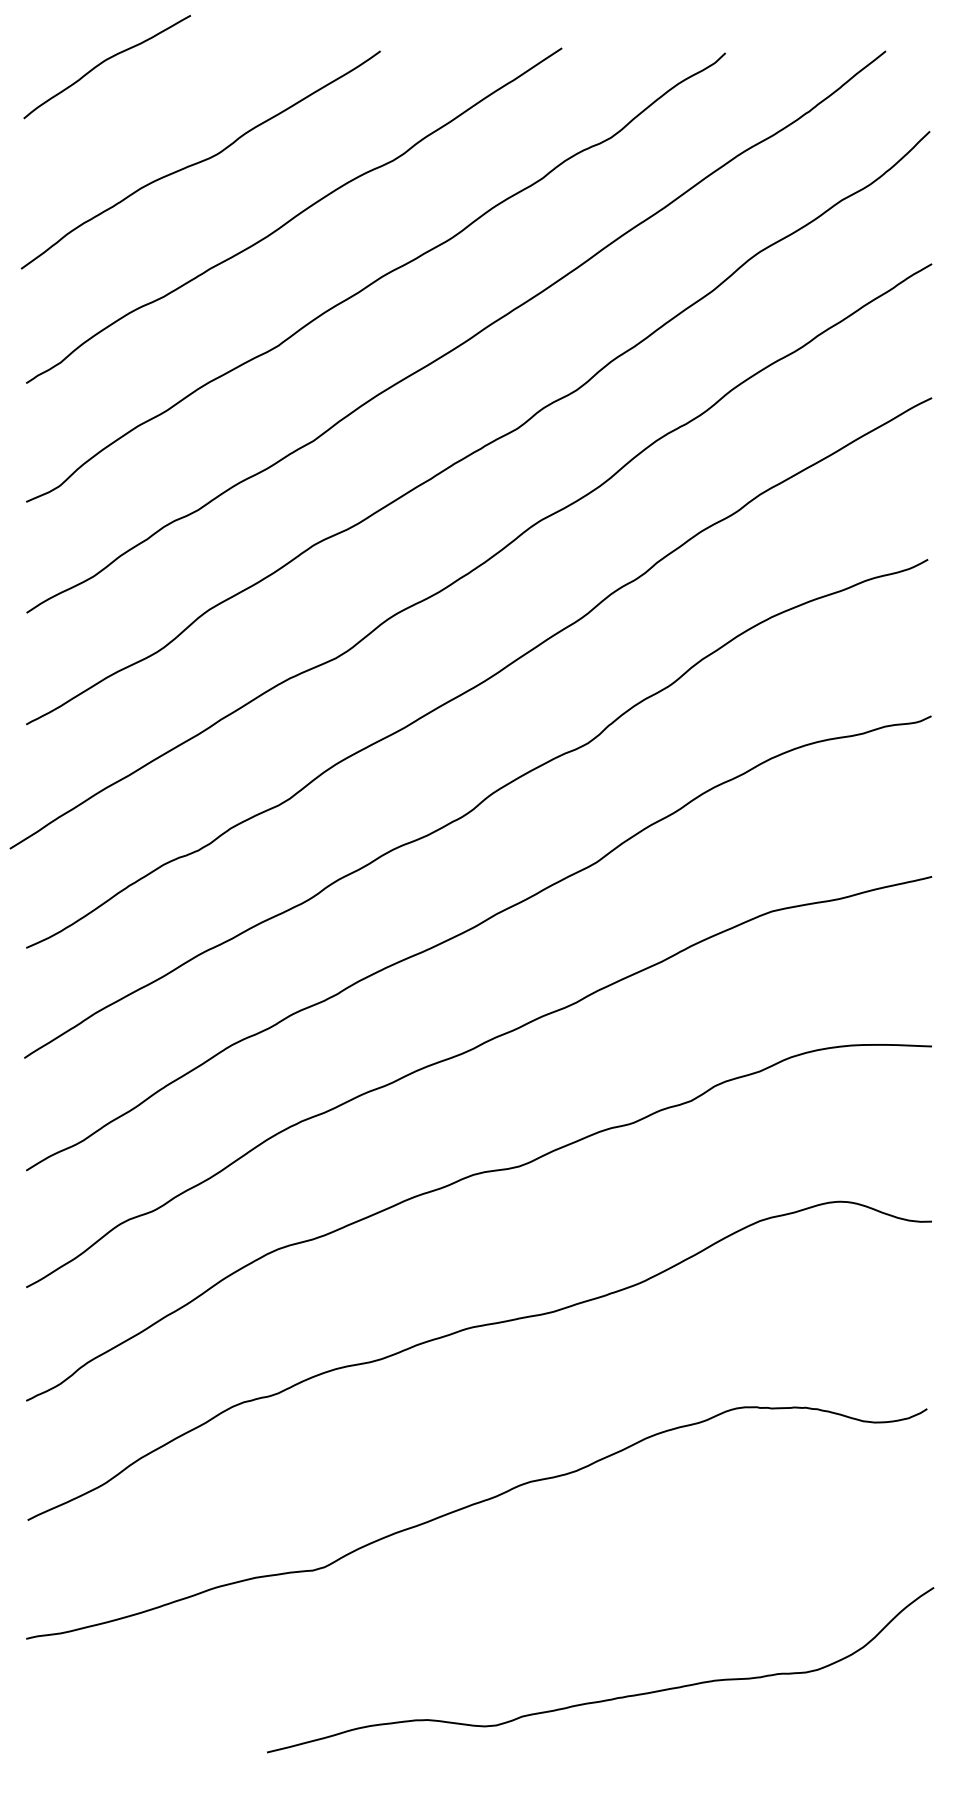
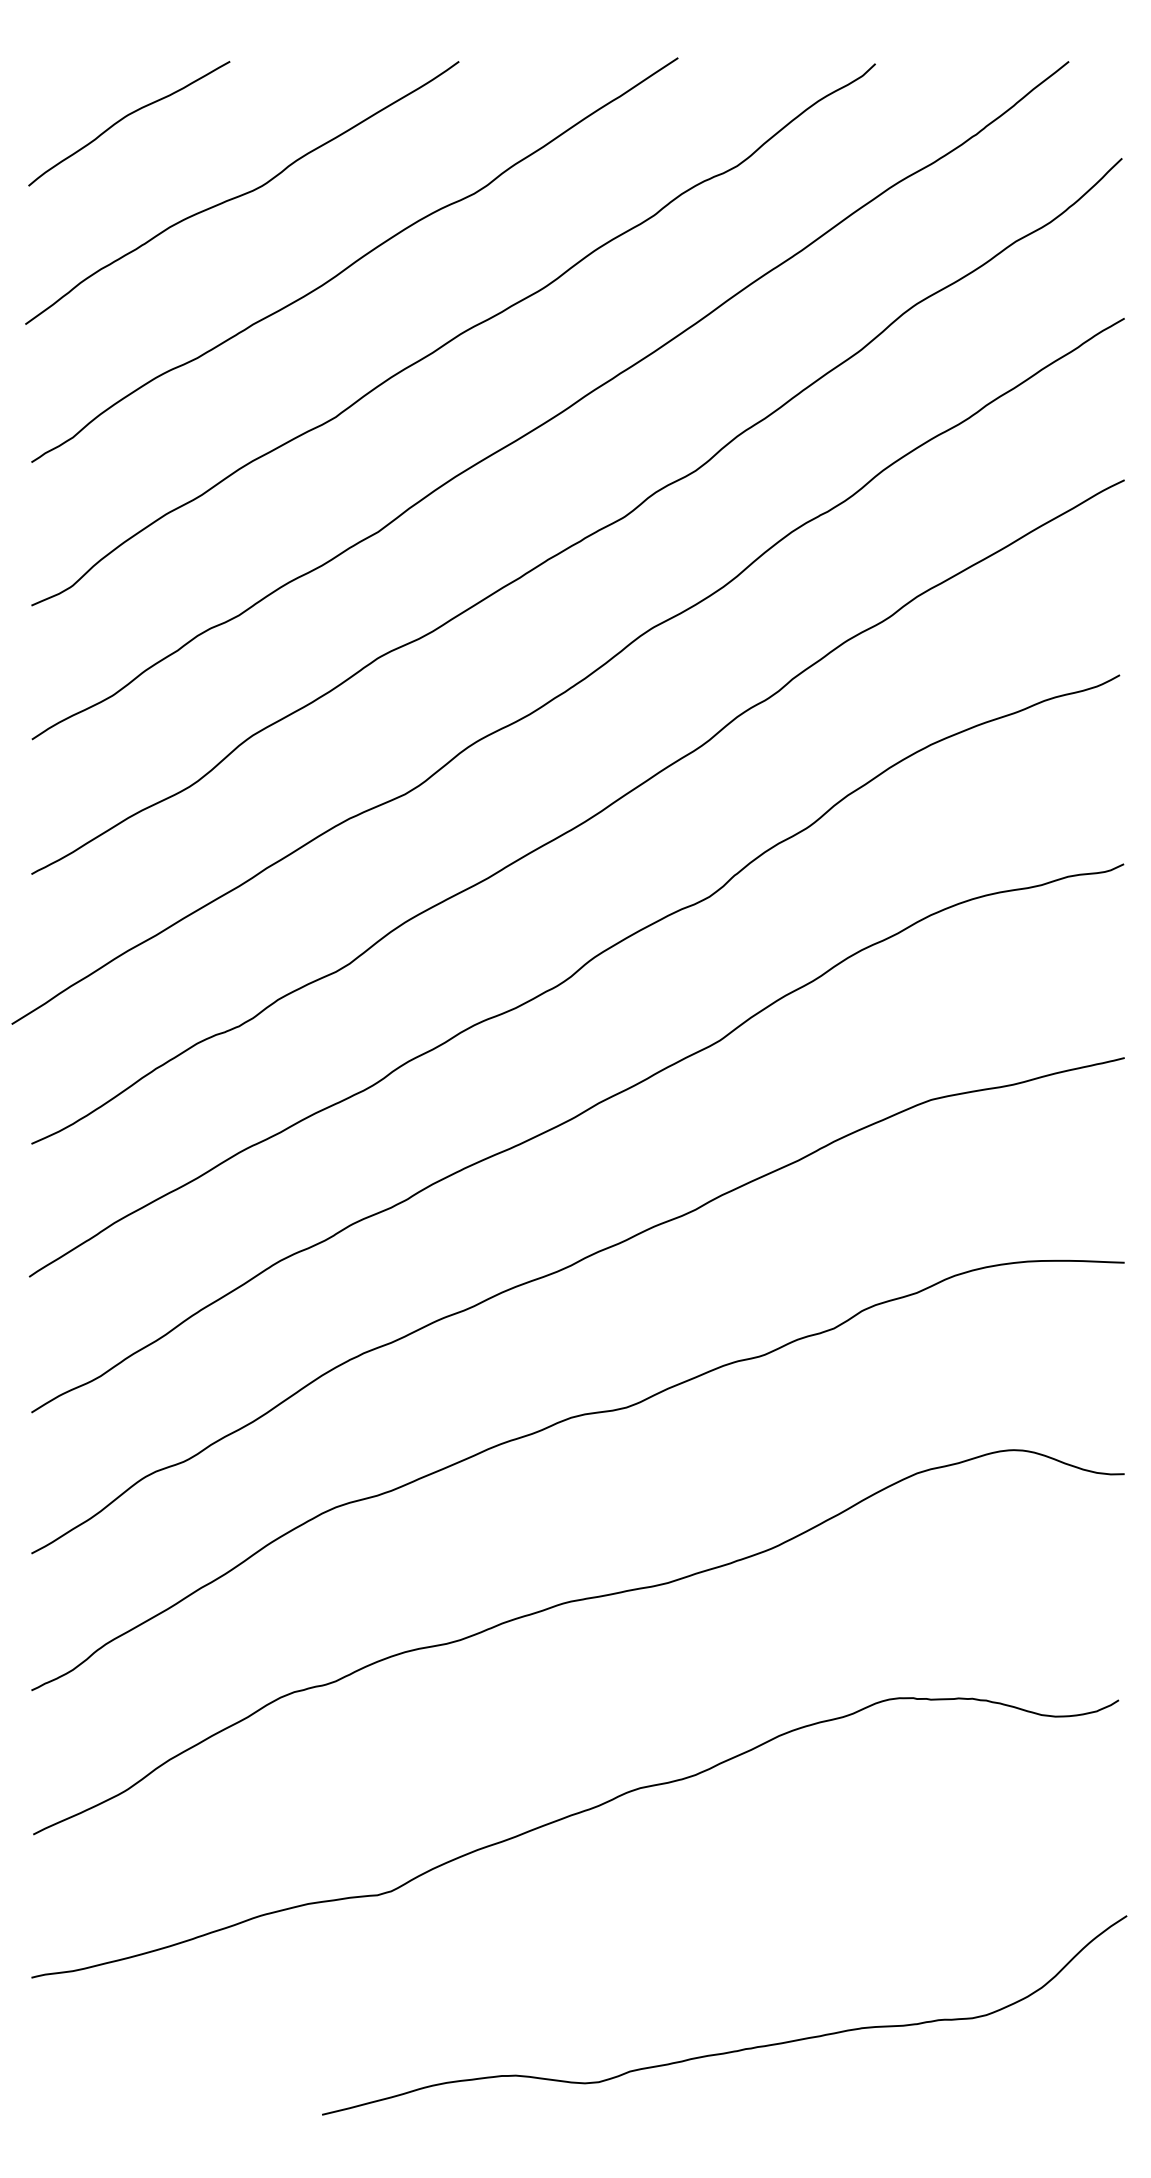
curve: (104, 61) -> (126, 117), moved

